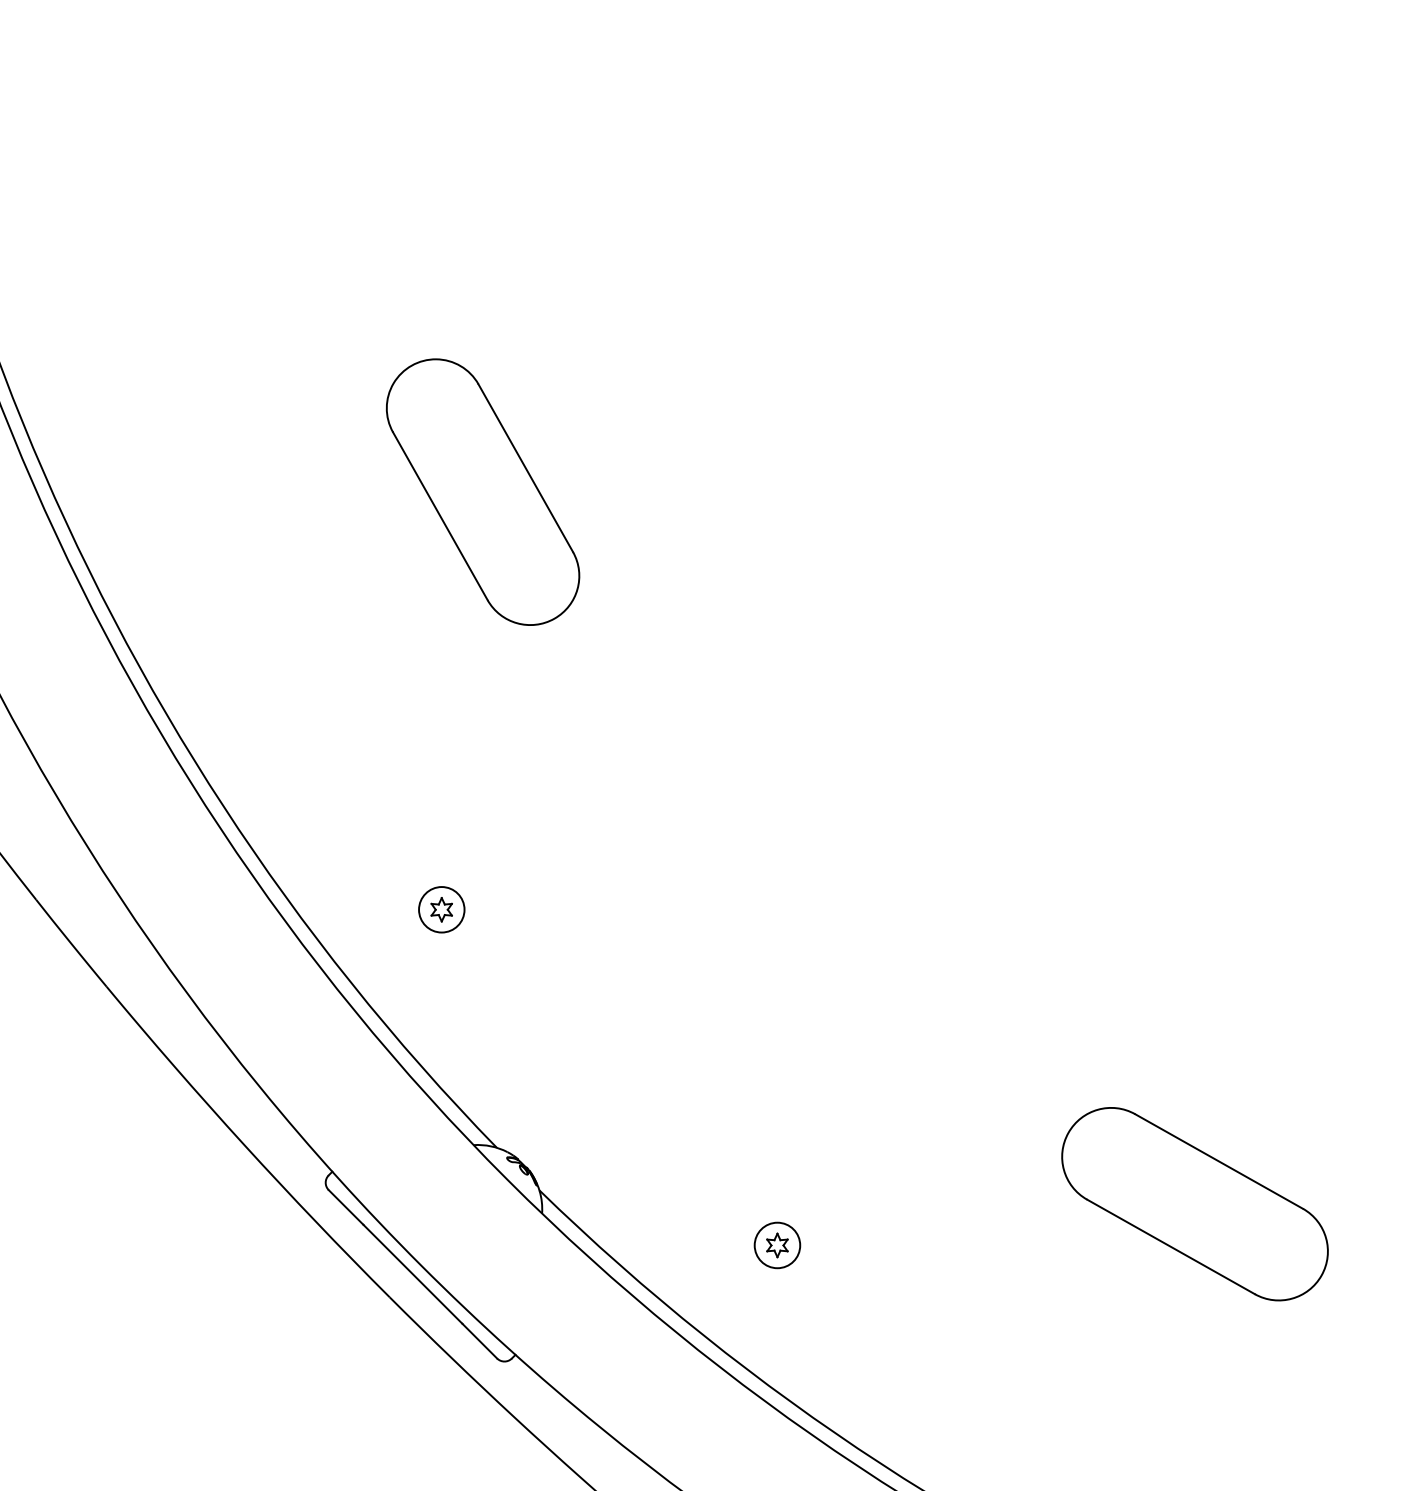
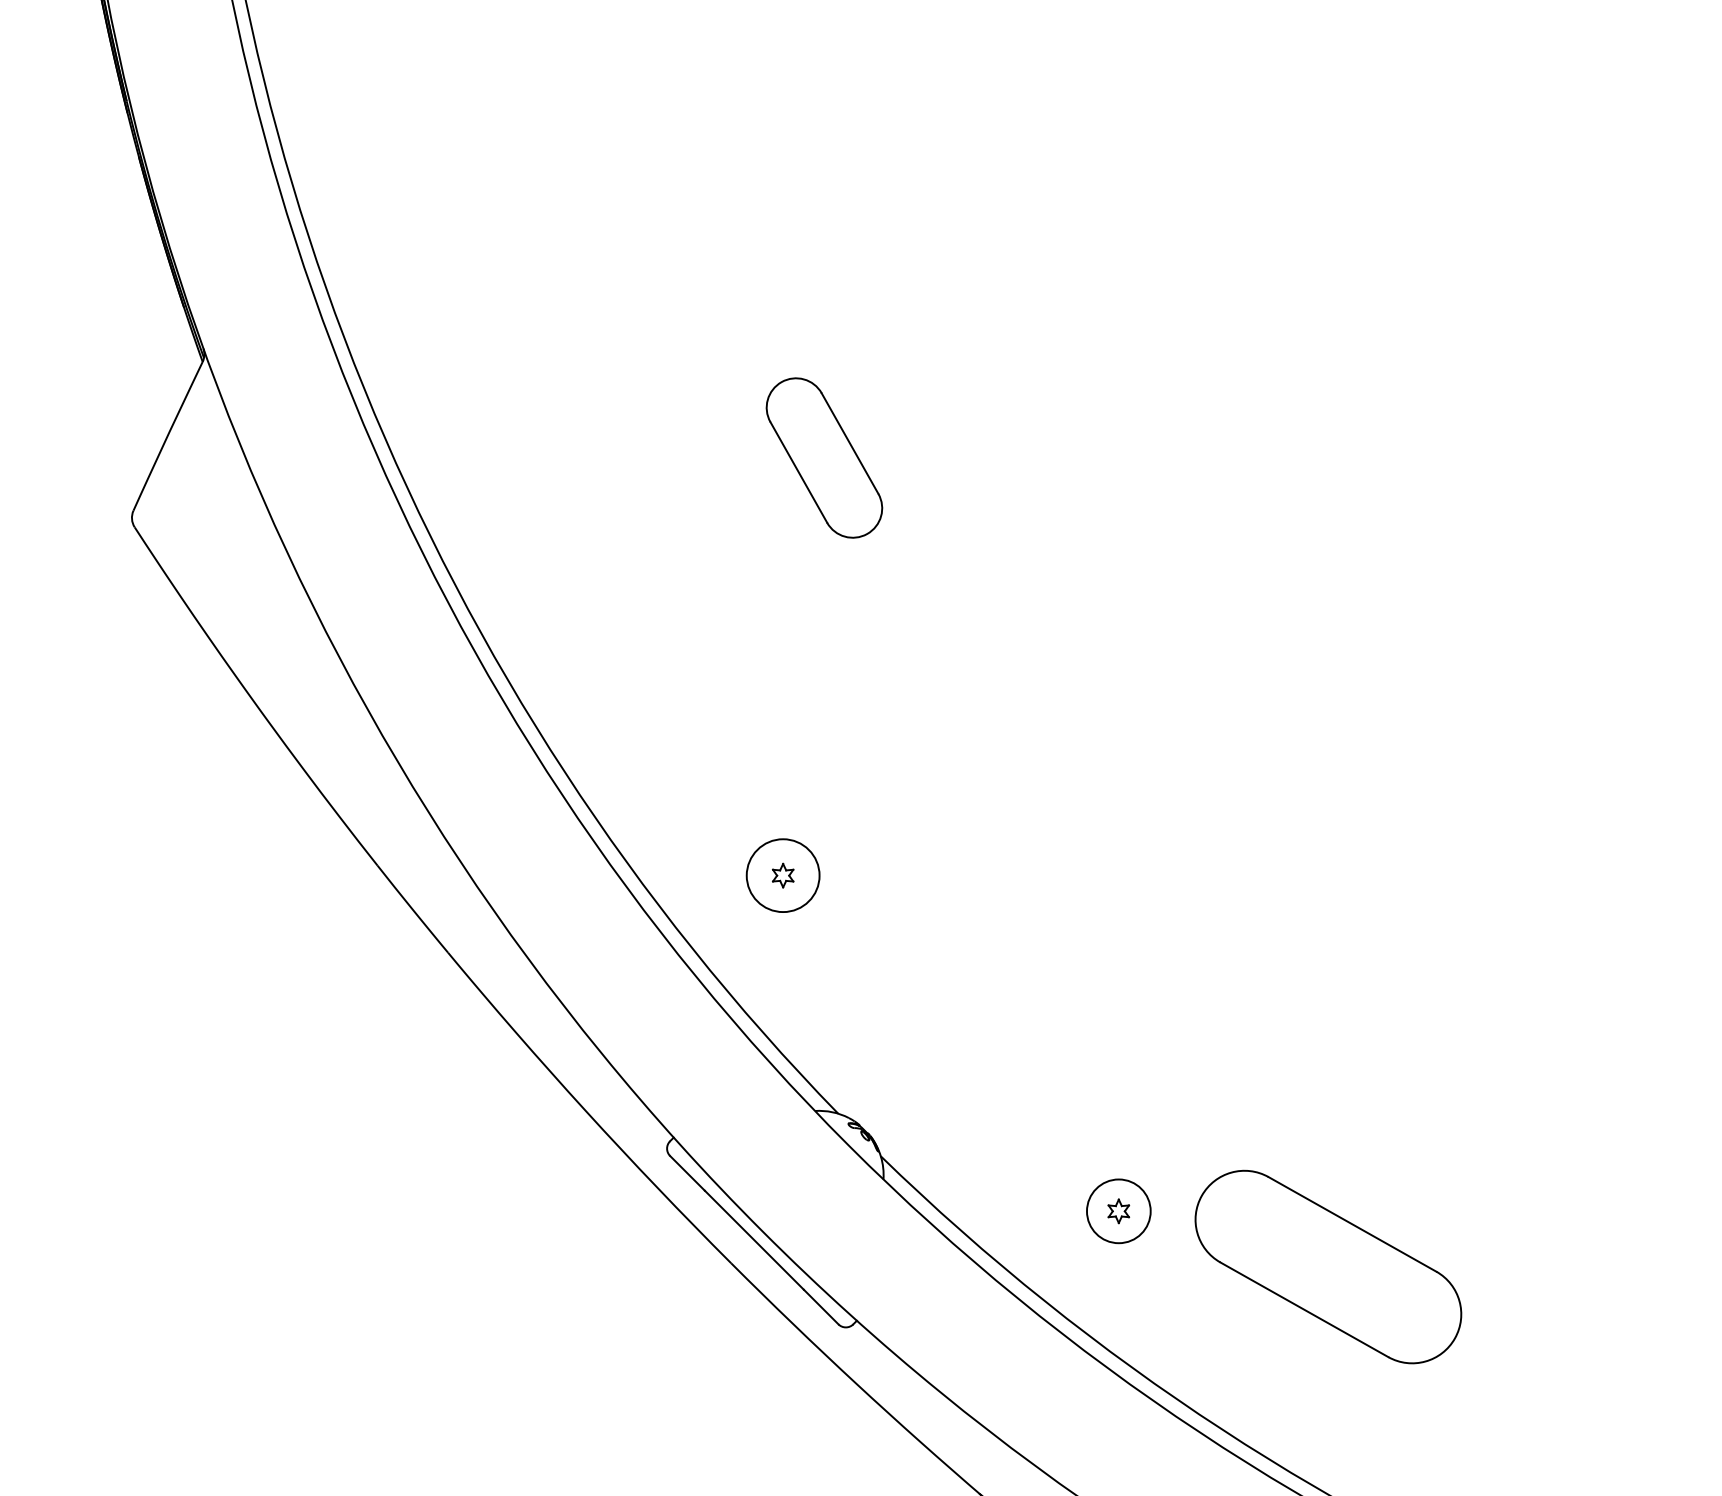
part: (483, 491) -> (824, 457), size x0.6
circle: (441, 909) -> (782, 875), size x1.6
part: (1195, 1203) -> (1328, 1266), moved
circle: (777, 1245) -> (1118, 1211), size x1.4

